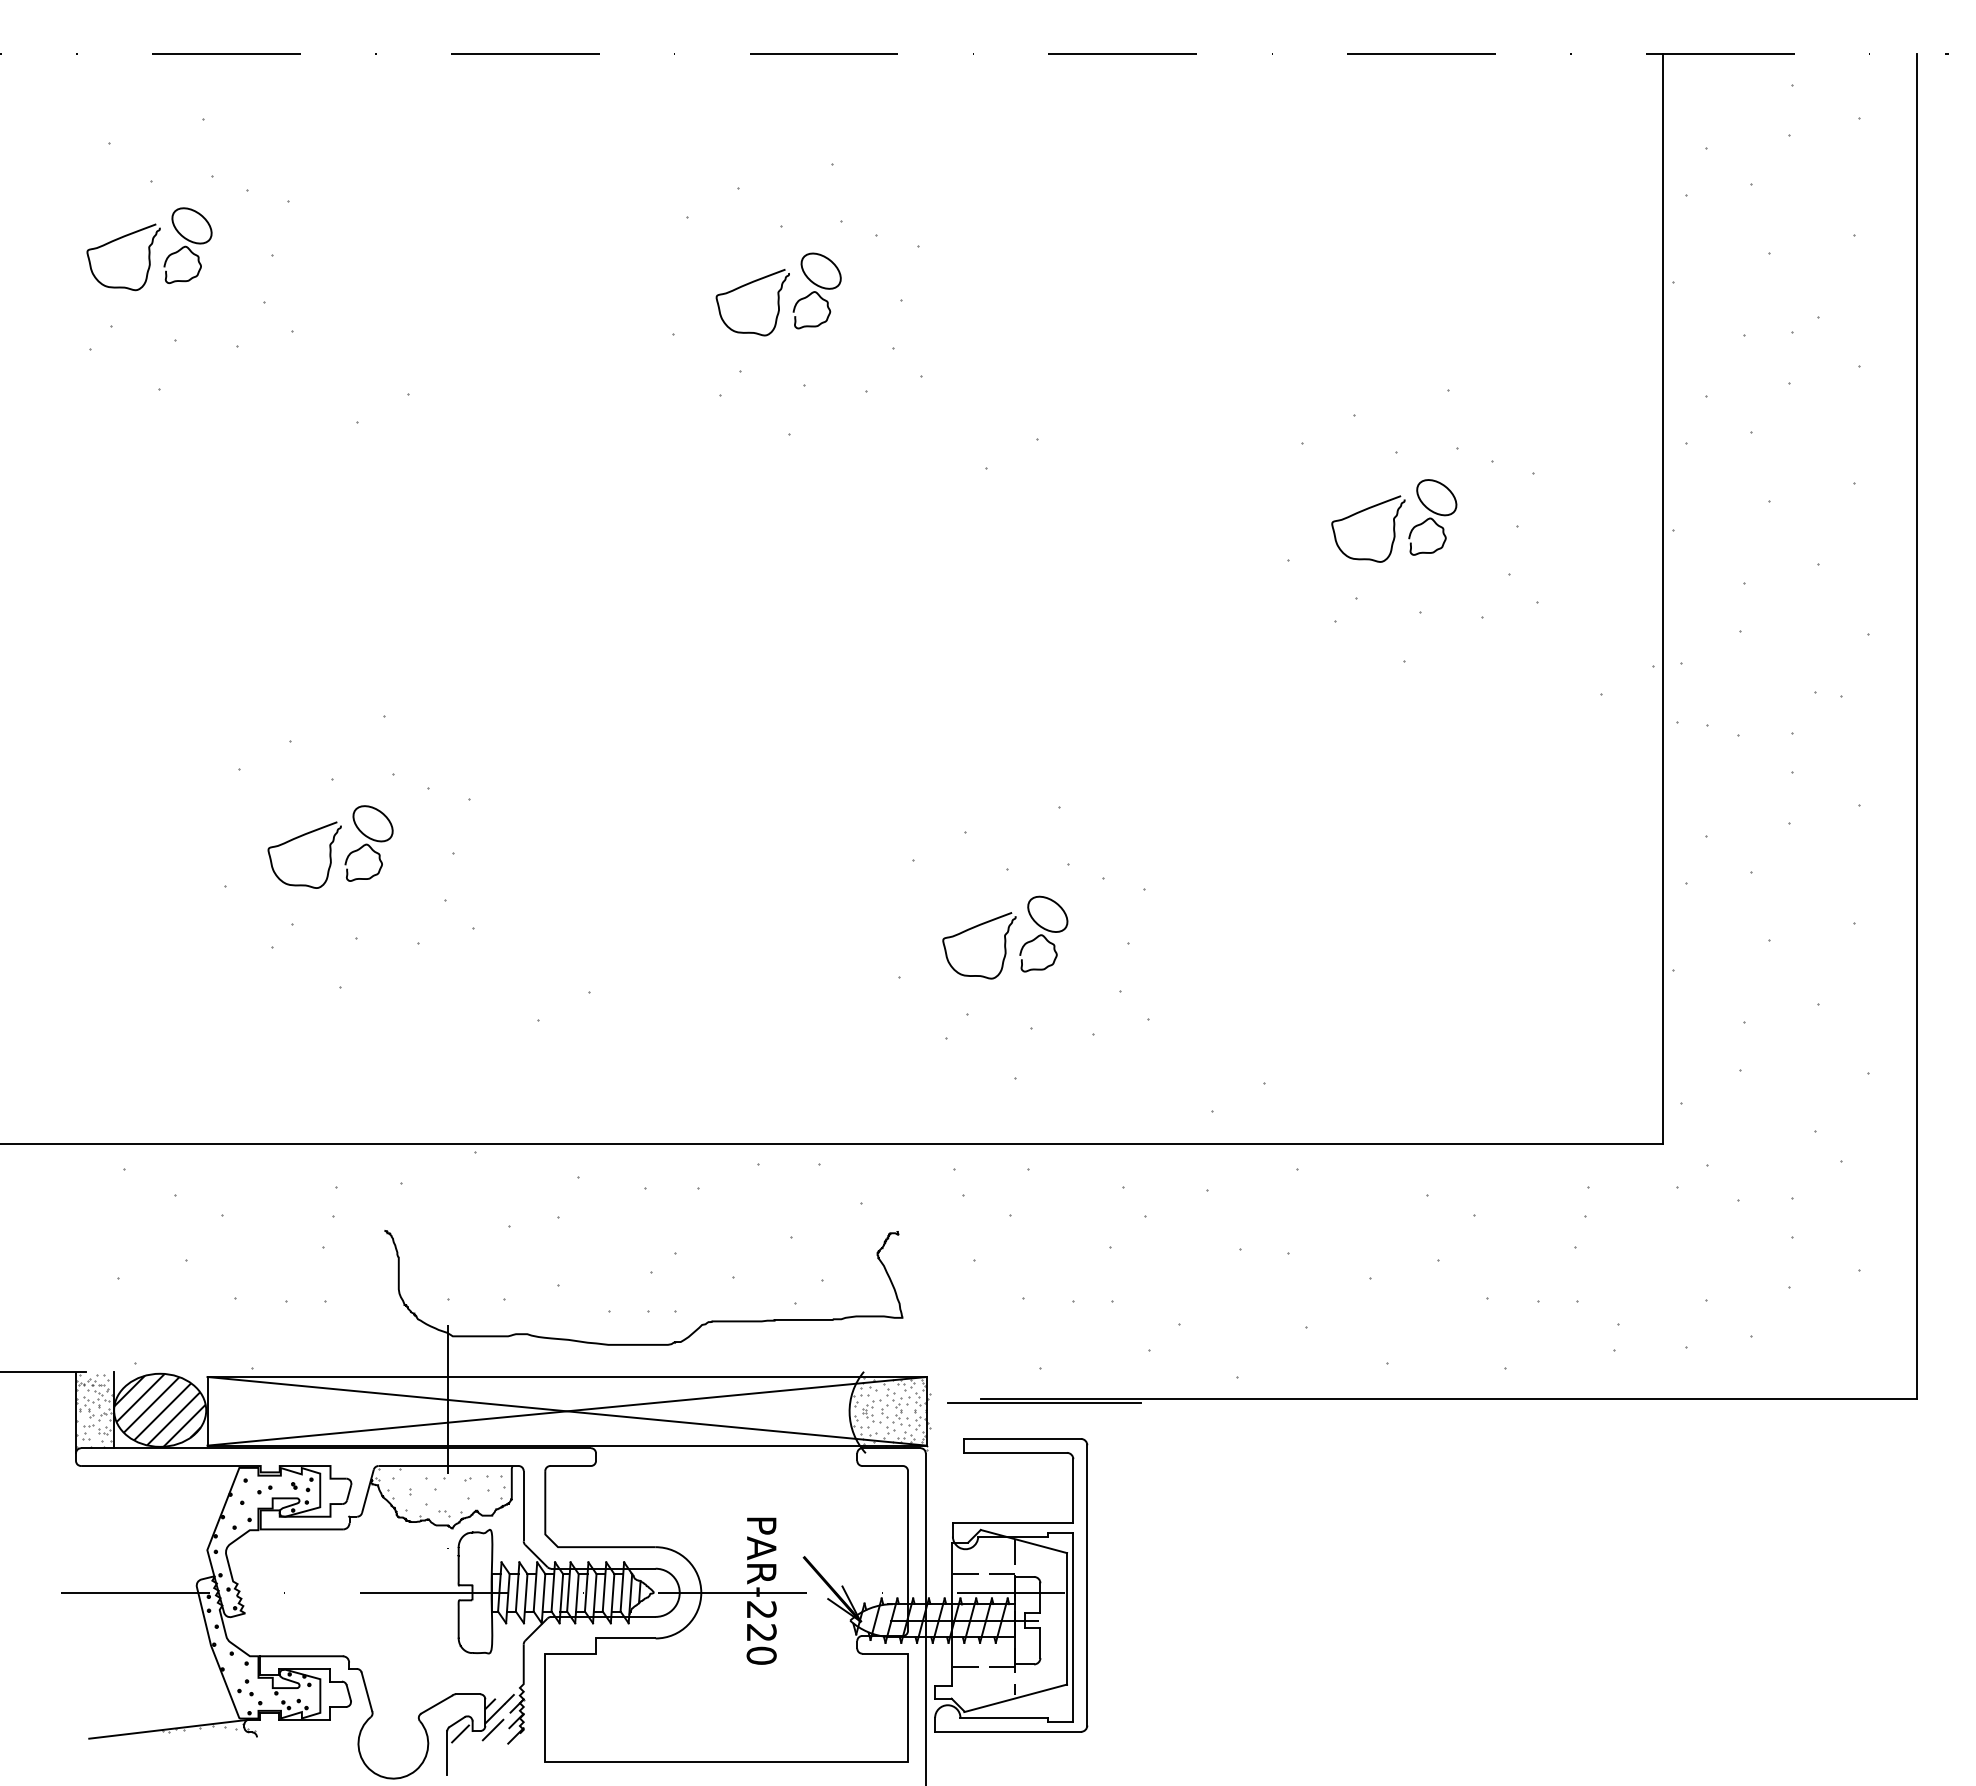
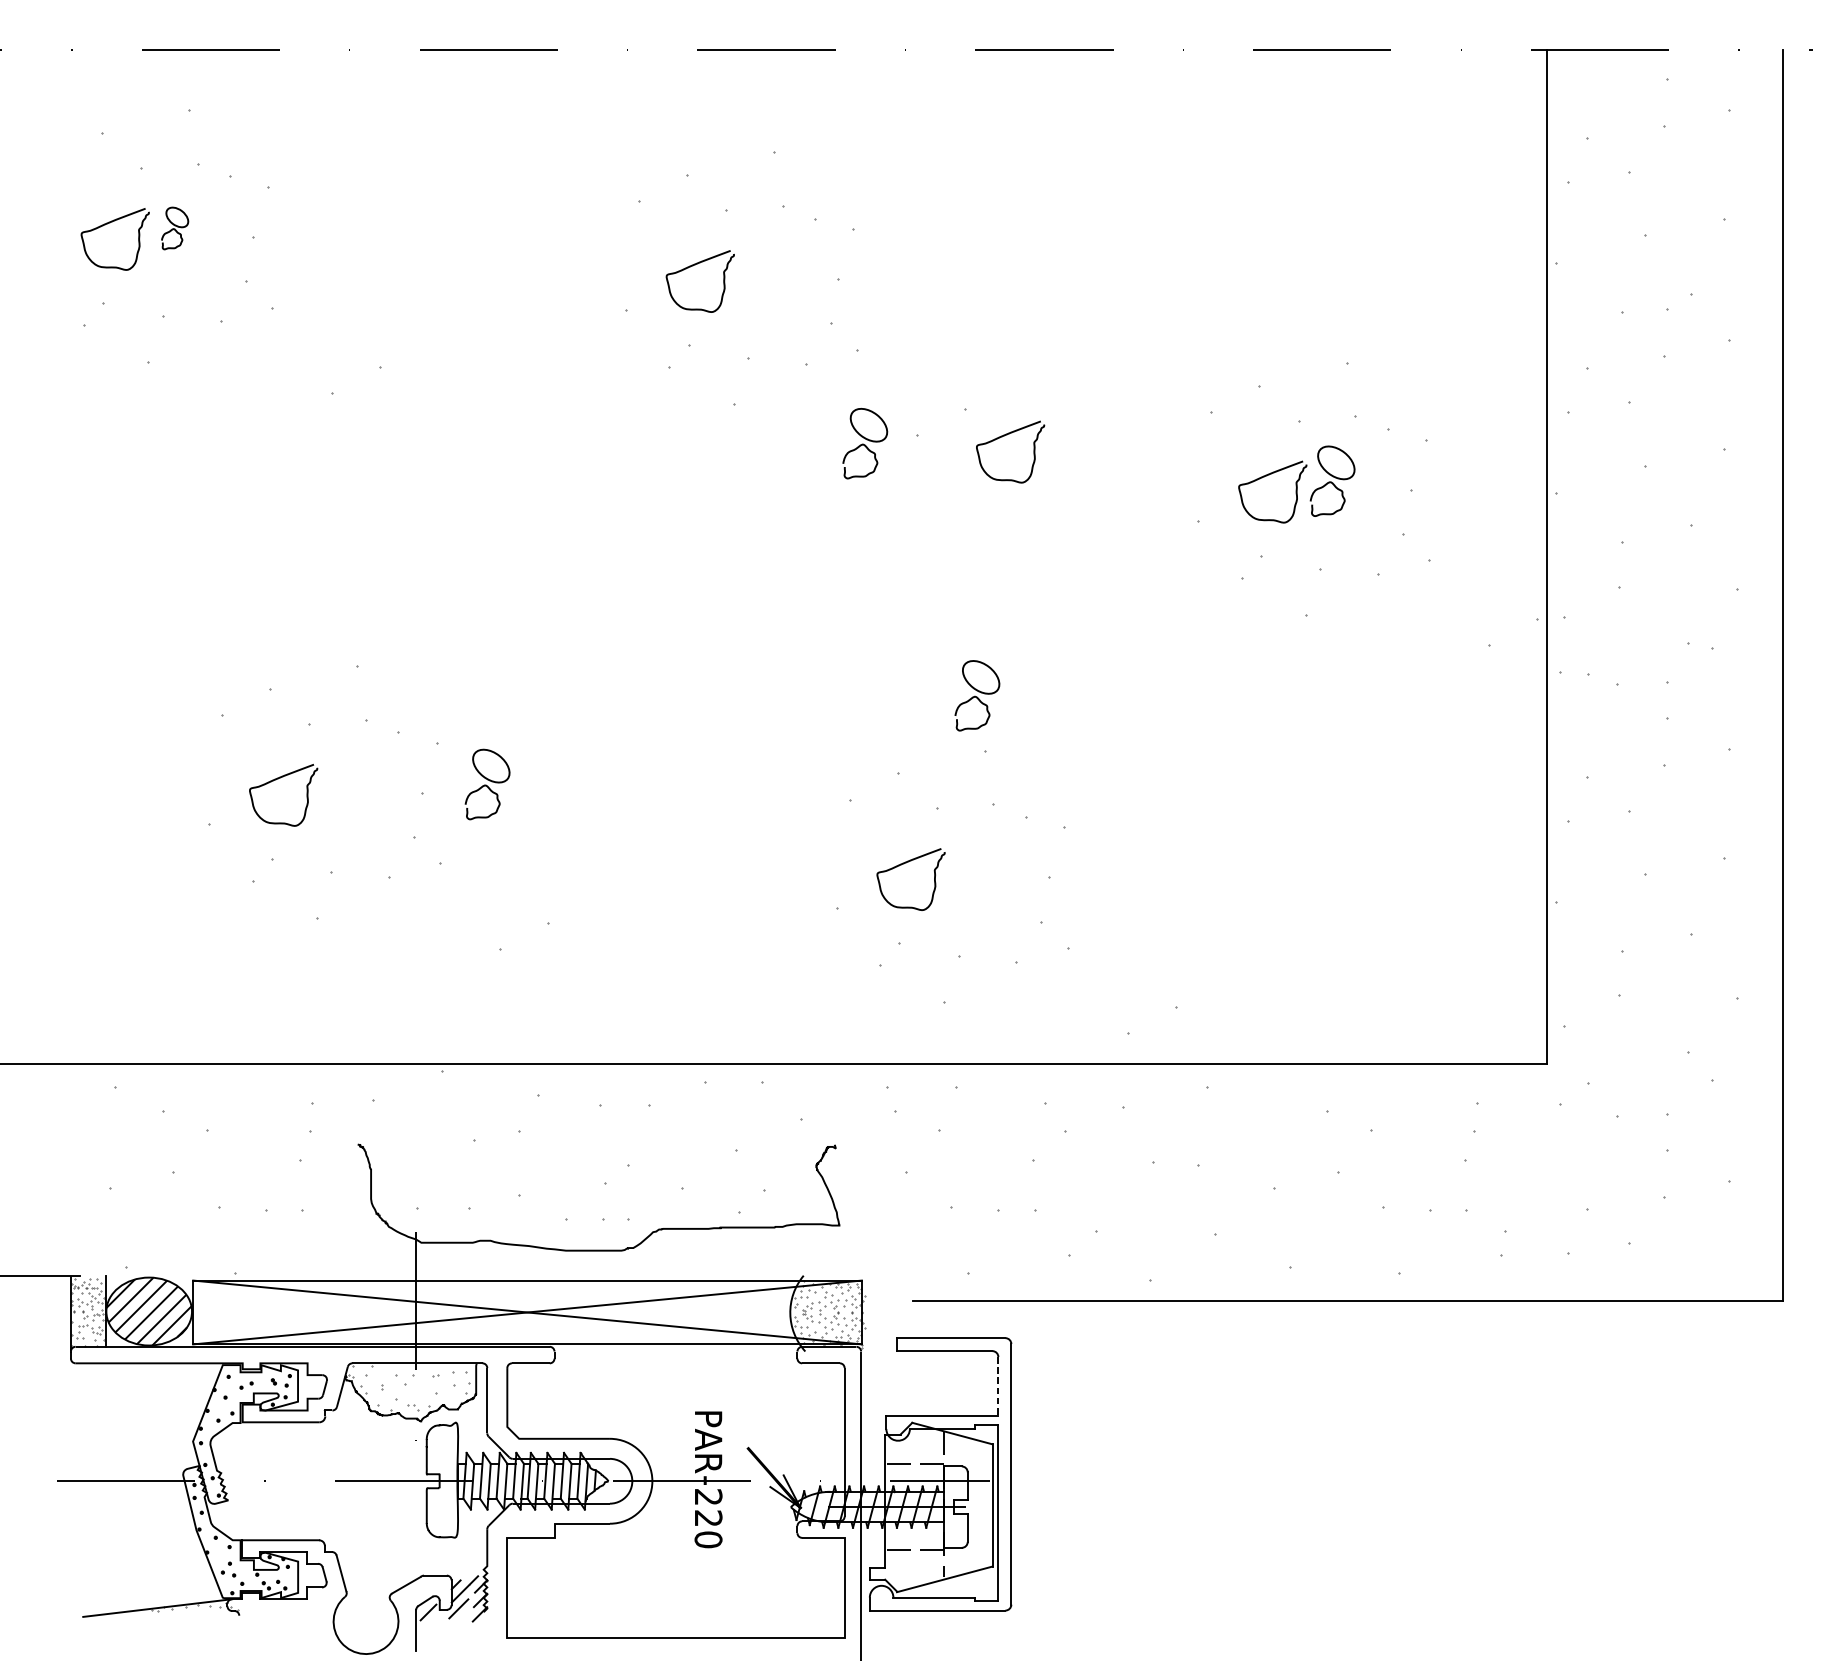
part: (187, 245) -> (174, 228), size x0.6
part: (816, 290) -> (864, 443), moved
curve: (1079, 469) -> (1004, 436), added
part: (368, 843) -> (487, 784), moved
part: (1043, 933) -> (977, 695), moved
line: (1044, 1402) -> (971, 1304), removed
line: (1073, 1490) -> (998, 1386), solid -> dashed

